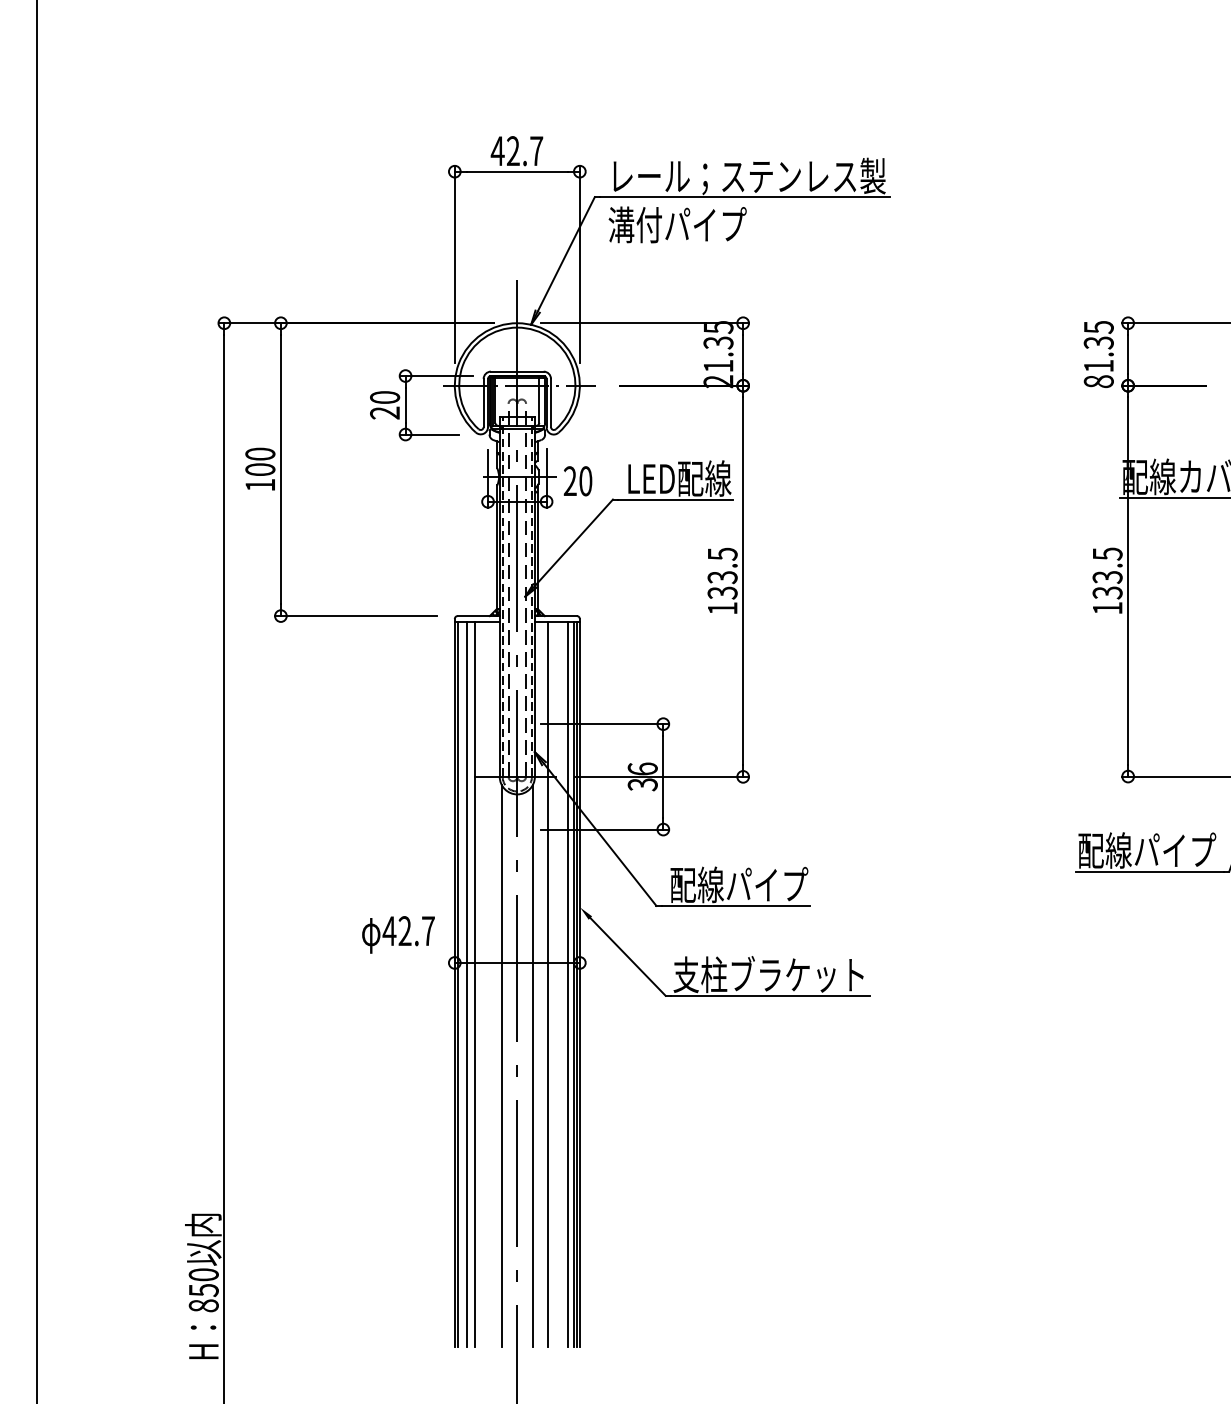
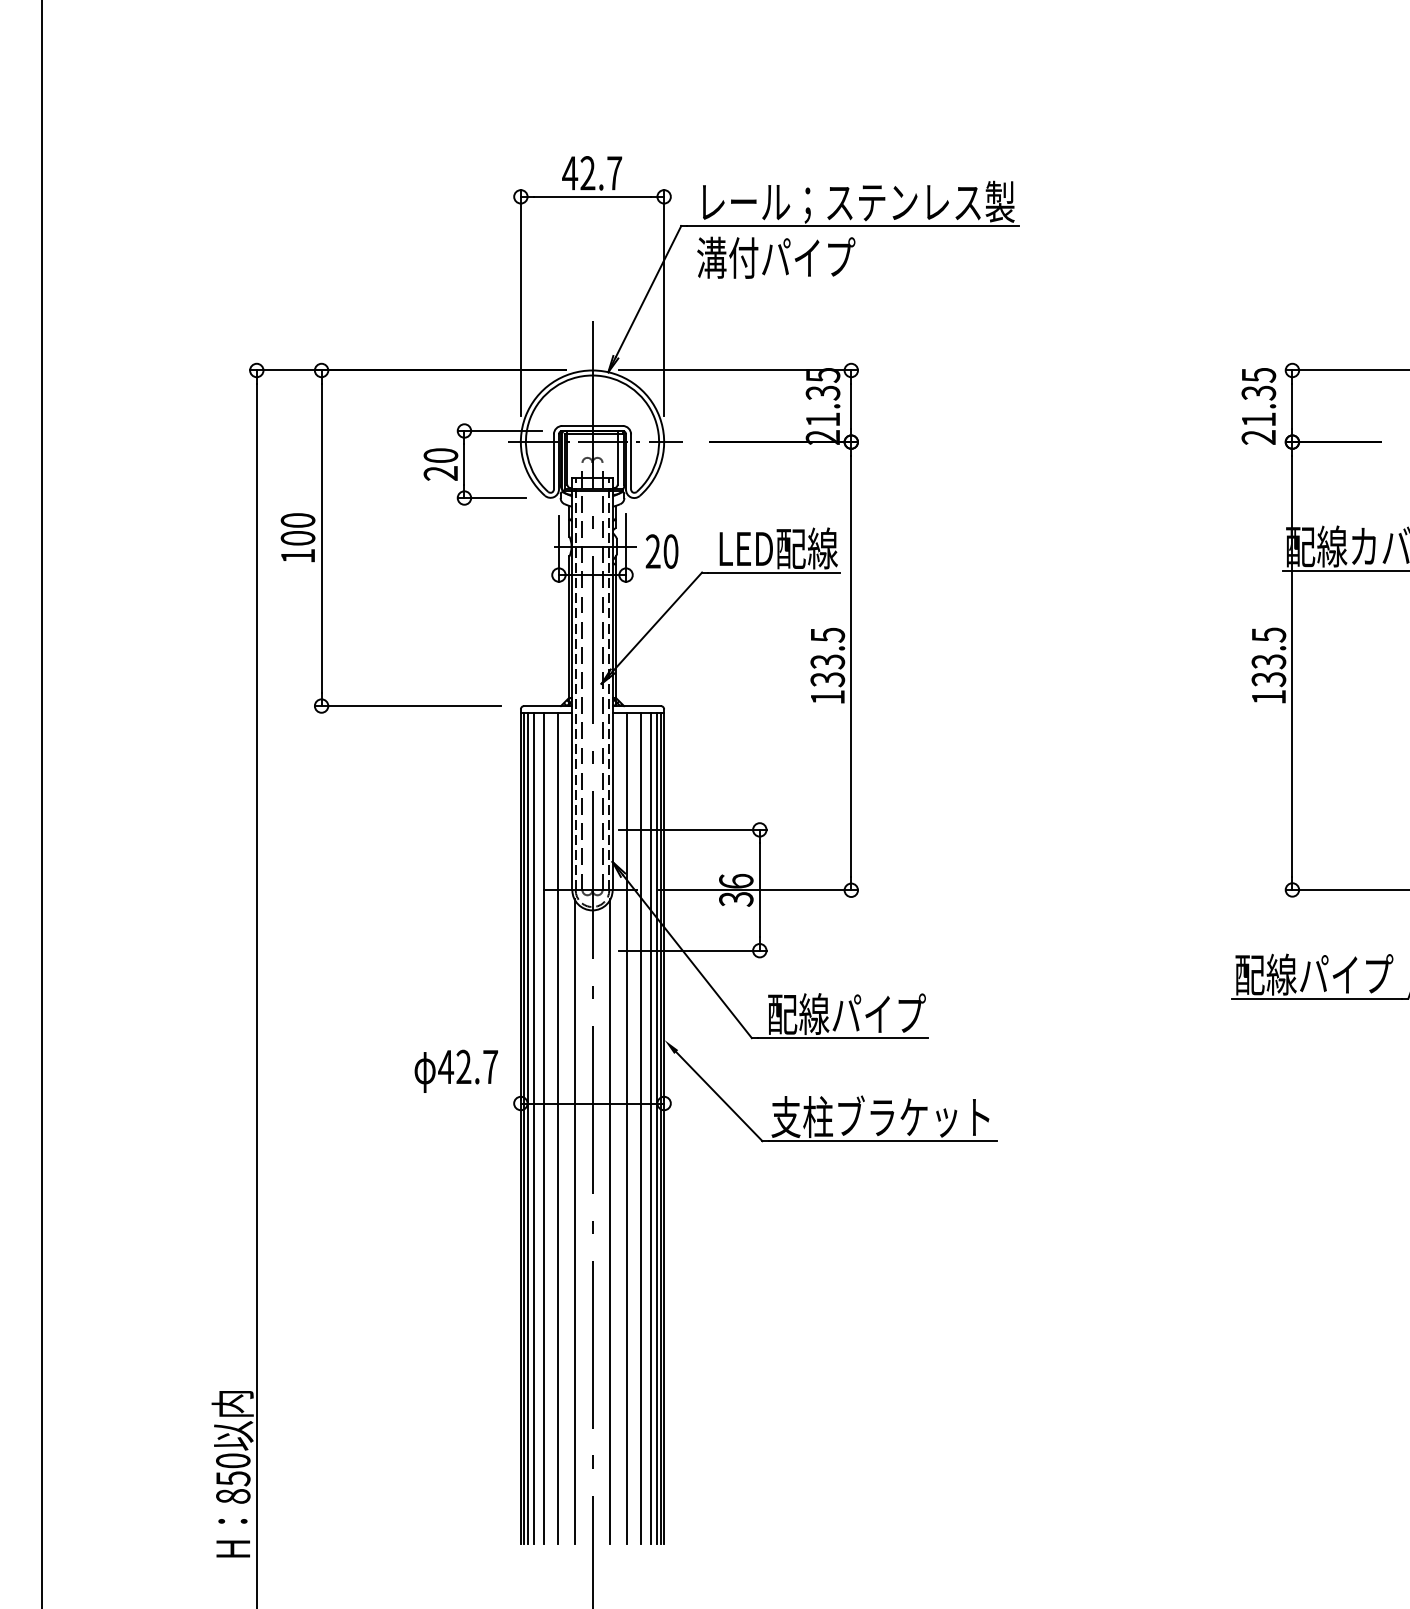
text: (1098, 381) -> (1258, 437), 81.35 -> 21.35
line: (460, 983) -> (527, 1127), added
line: (486, 983) -> (557, 1127), added
line: (559, 983) -> (640, 1127), added

